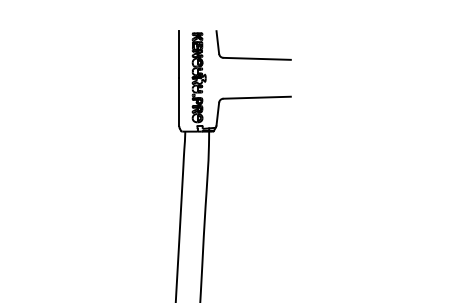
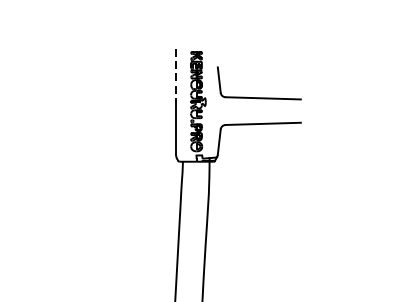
line: (179, 54) -> (176, 75), solid -> dashed
part: (253, 57) -> (259, 96), moved

